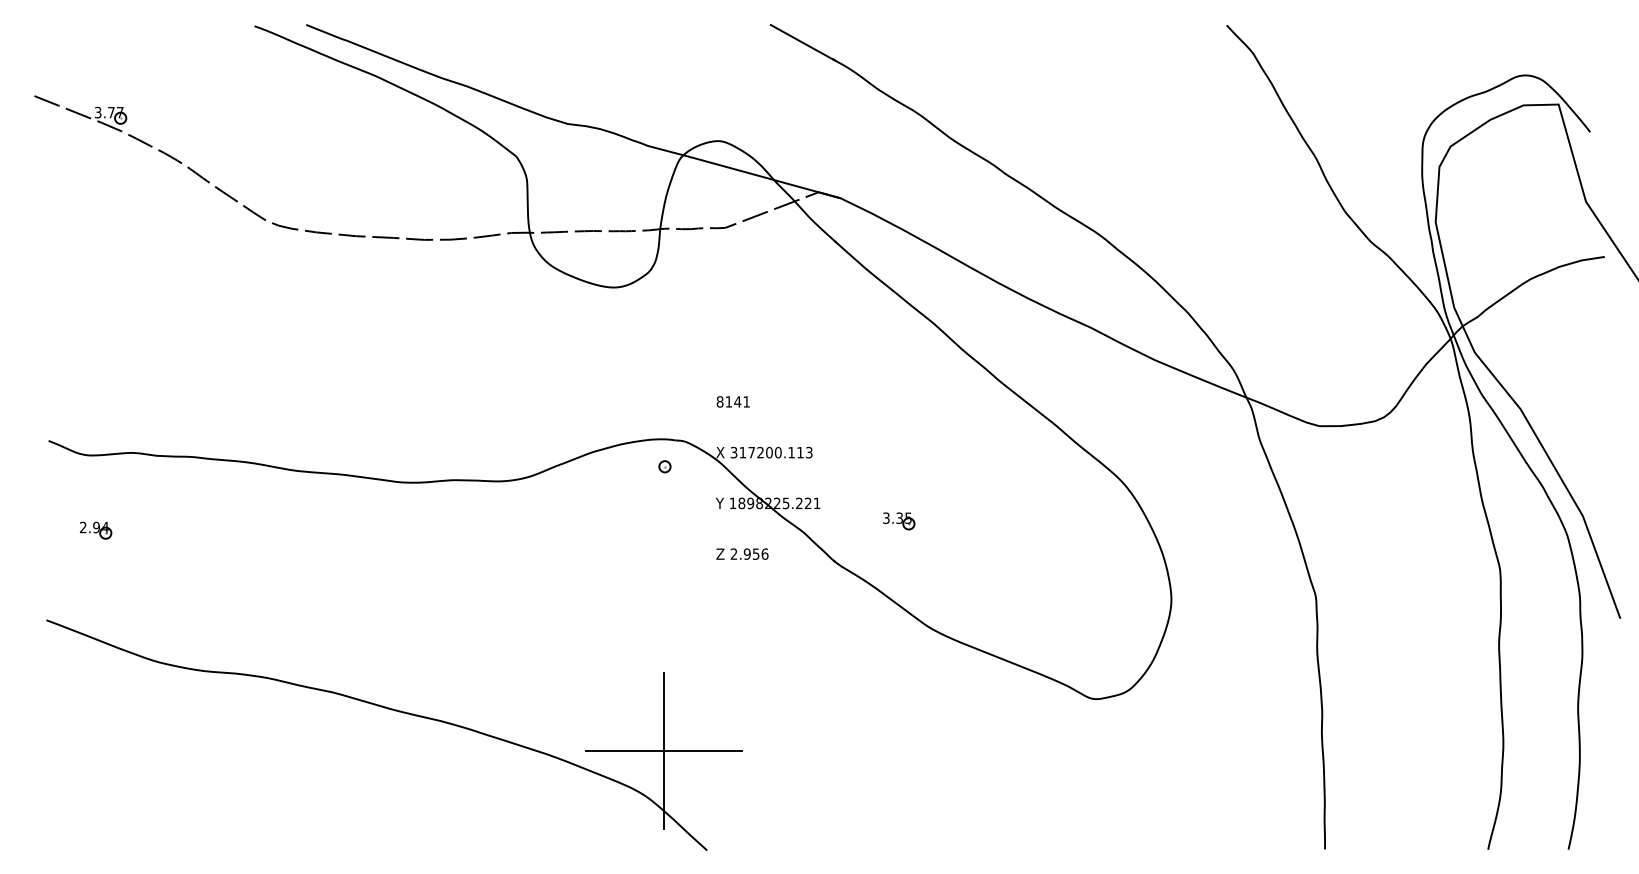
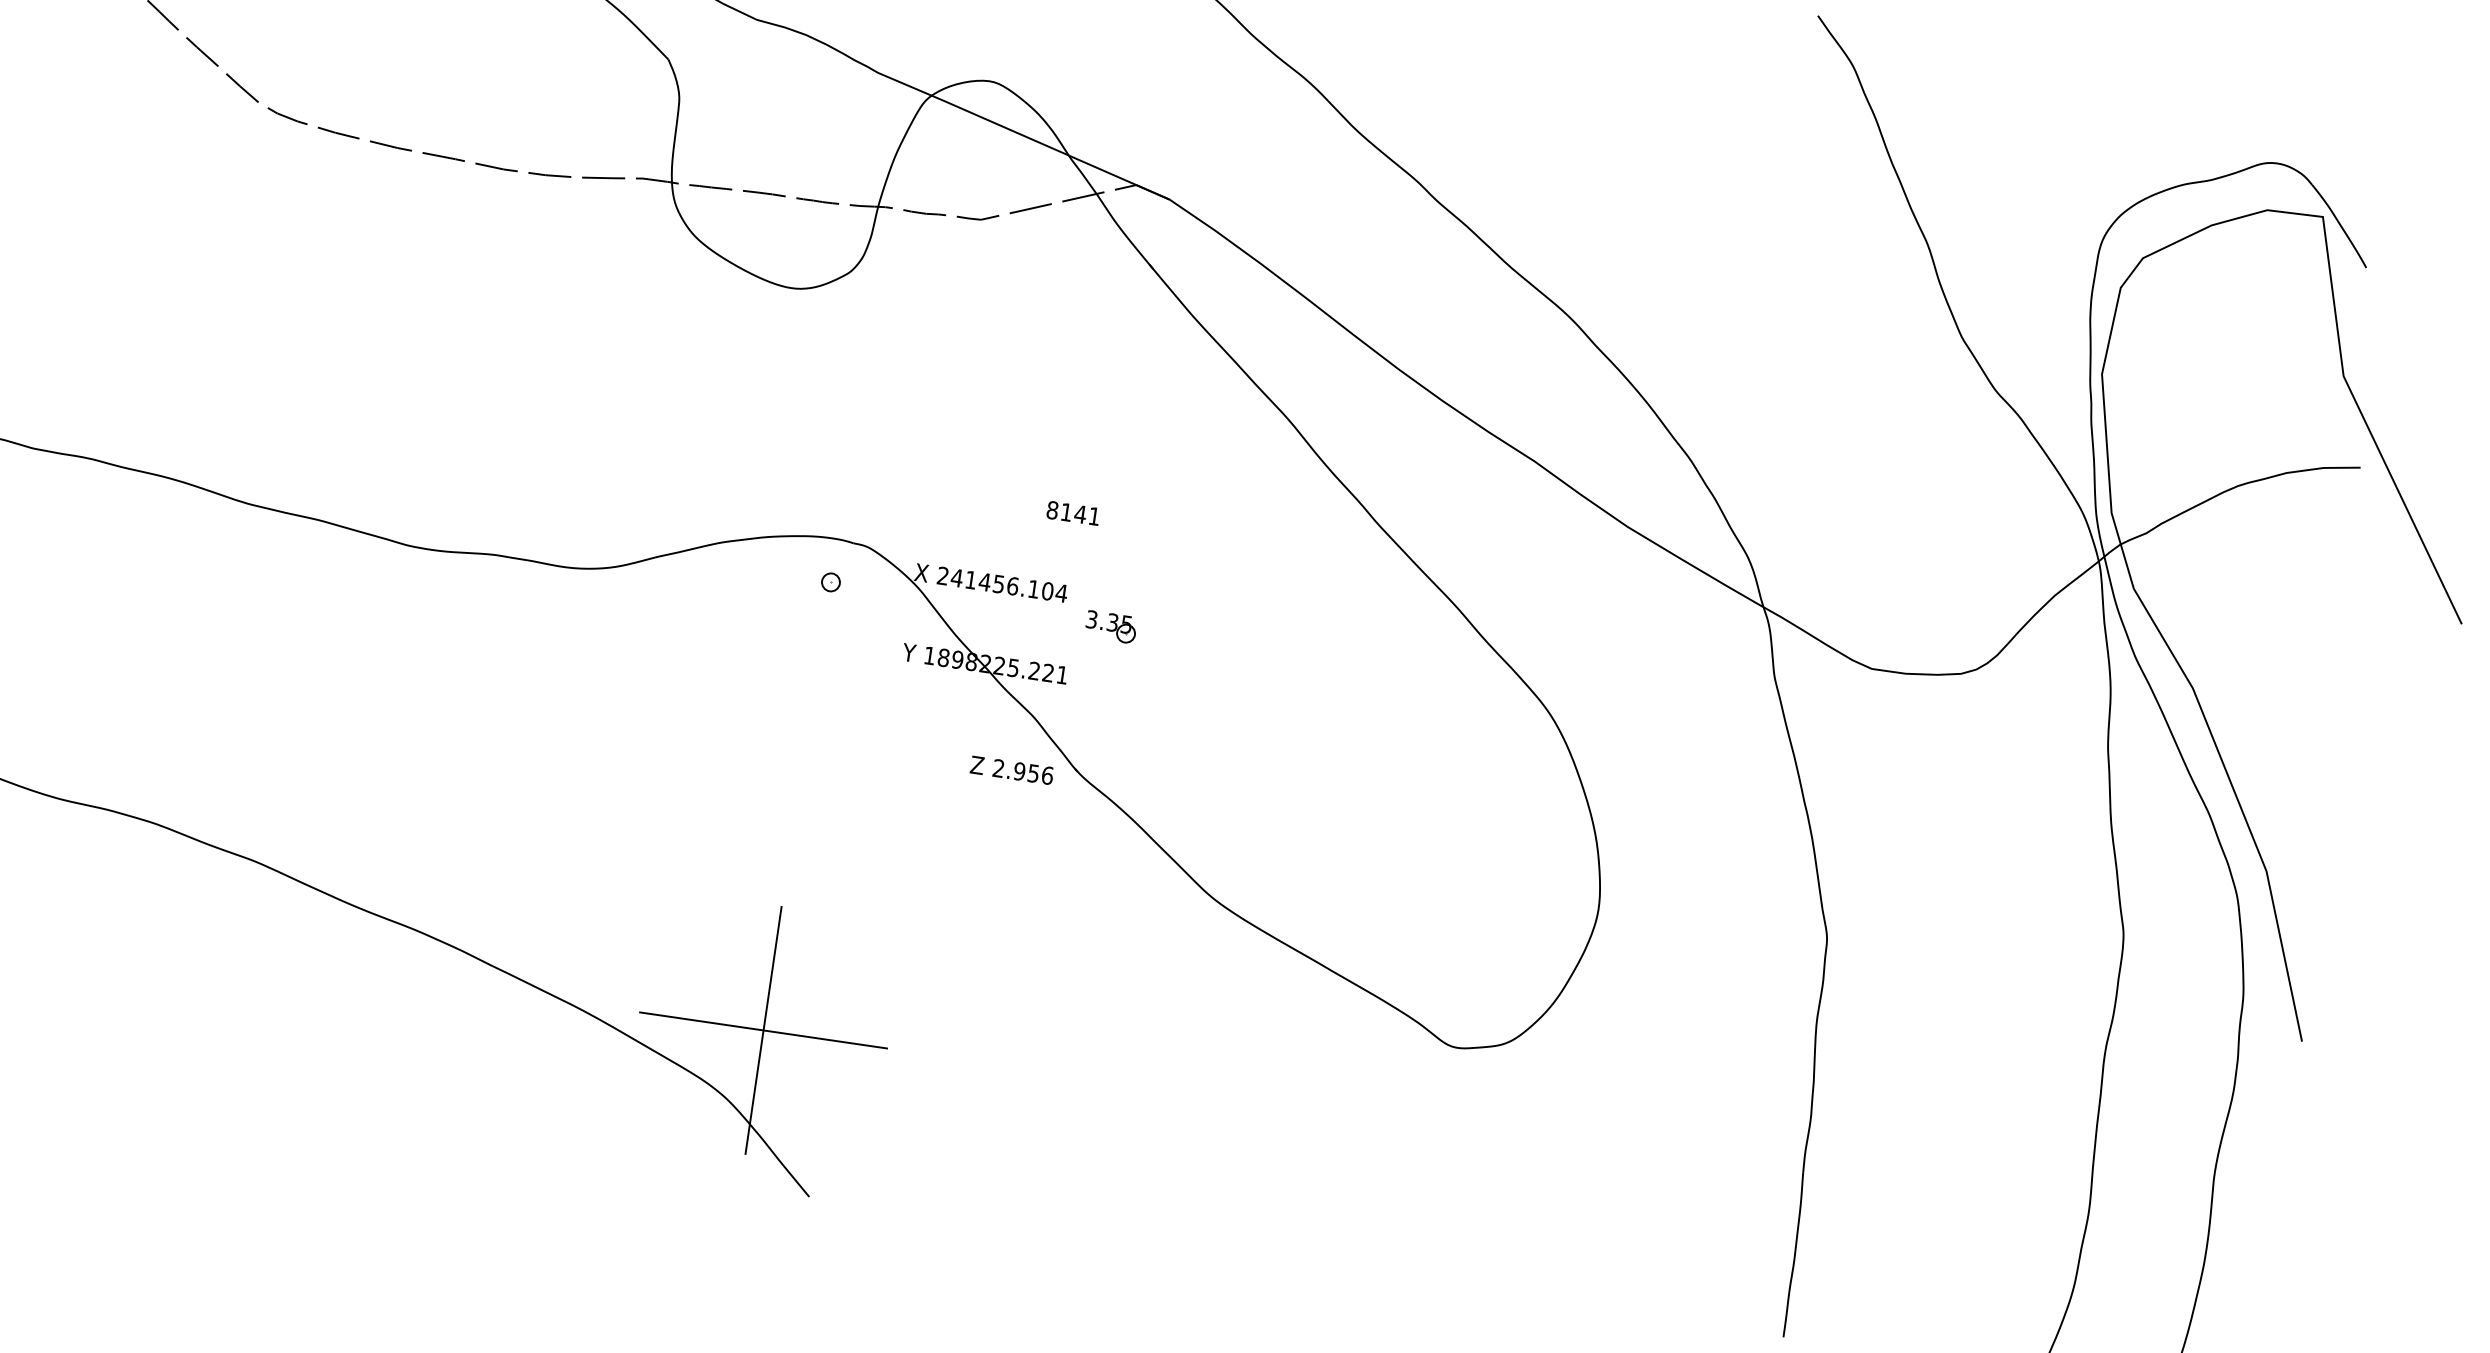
text: (732, 401) -> (1072, 512), moved
text: (771, 452) -> (1002, 584), 317200.113 -> 241456.104
part: (899, 521) -> (1111, 627), moved
text: (742, 553) -> (1012, 769), moved

